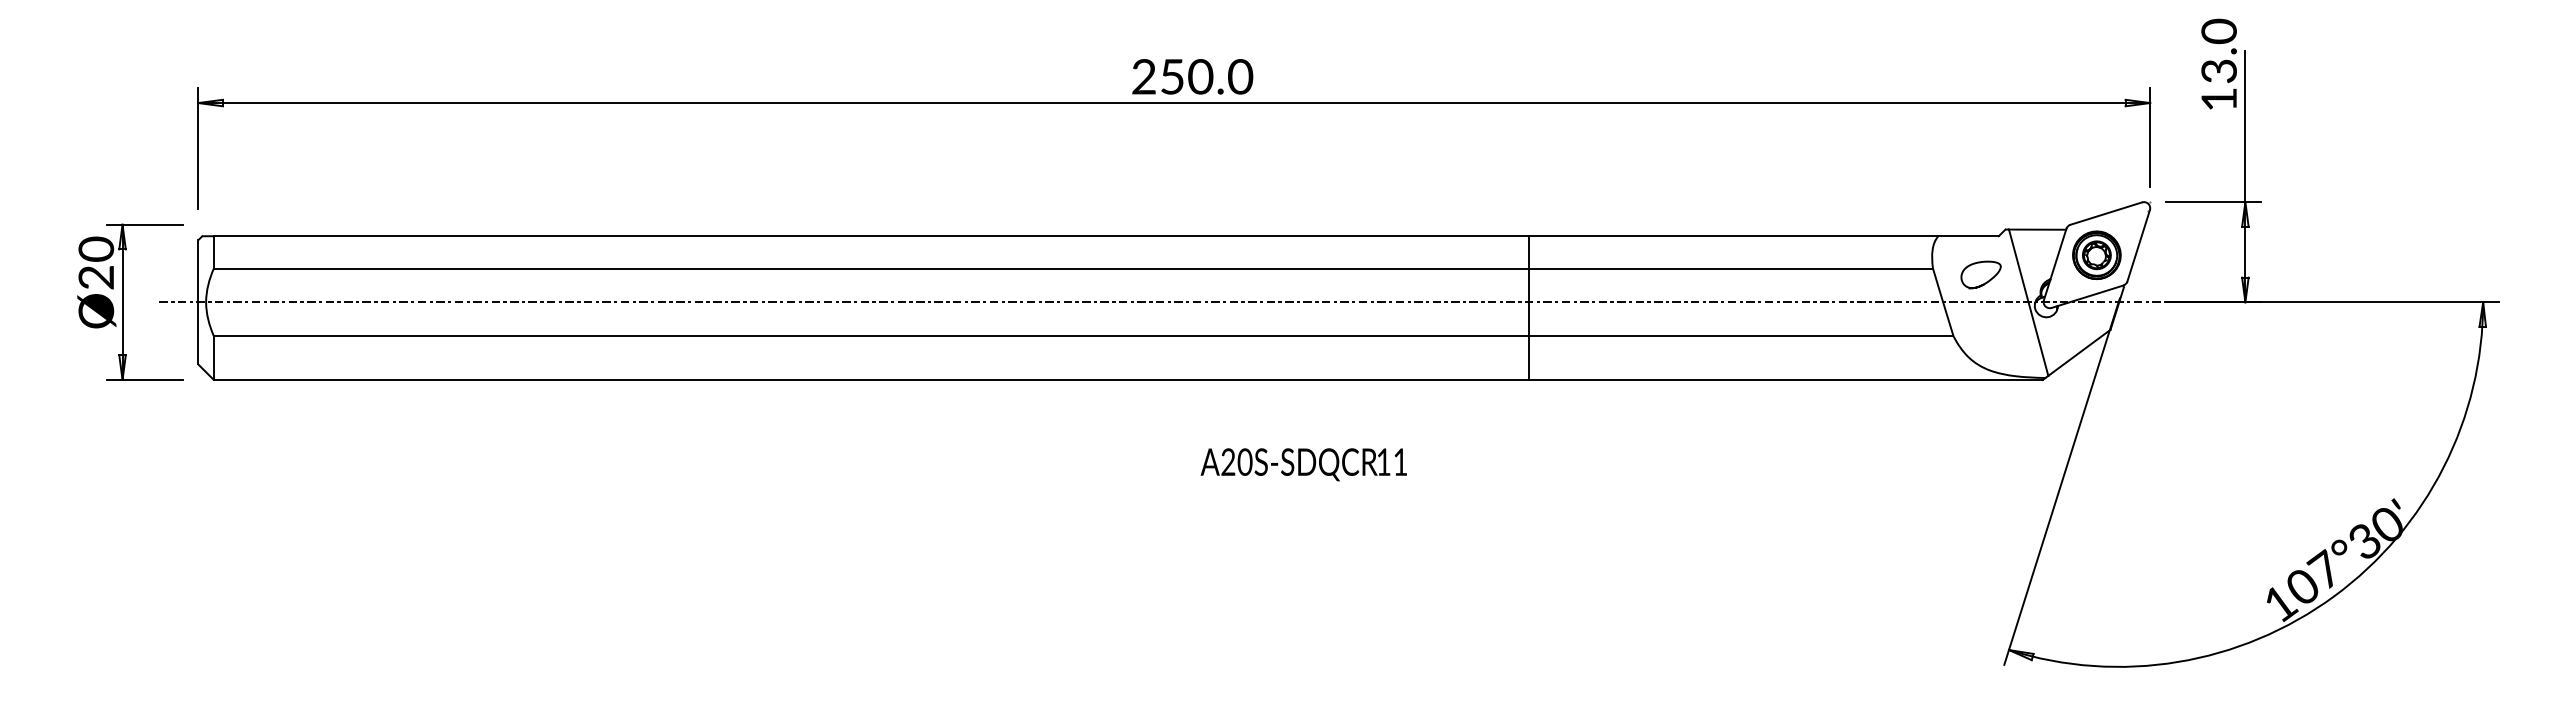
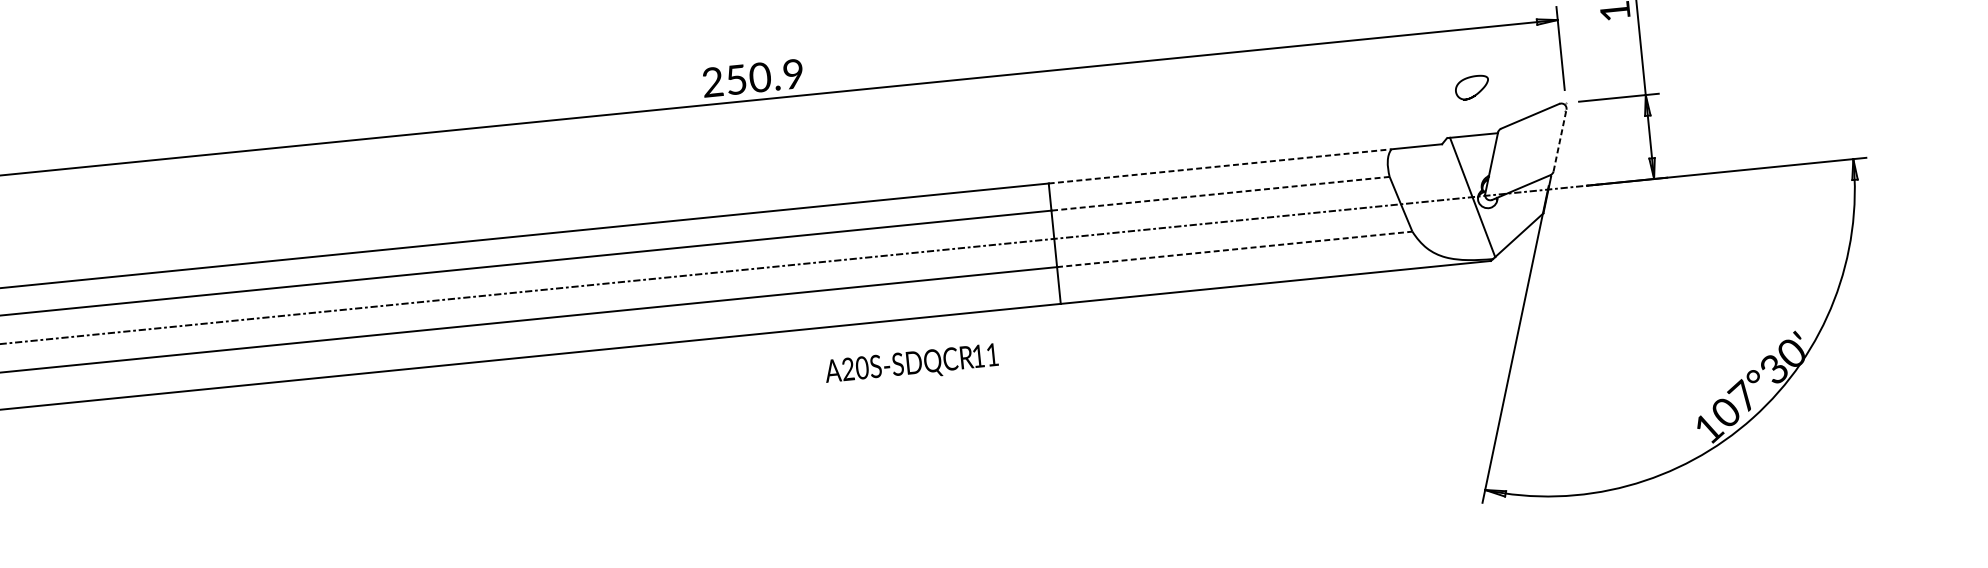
text: (1240, 77) -> (793, 74), 250.0 -> 250.9
line: (1733, 236) -> (1219, 166), solid -> dashed
line: (2138, 245) -> (1559, 140), solid -> dashed
part: (2096, 254) -> (1525, 151), removed
line: (1731, 268) -> (1220, 193), solid -> dashed
curve: (1986, 281) -> (1477, 92), moved
line: (1741, 336) -> (1234, 249), solid -> dashed
text: (1303, 464) -> (911, 364), moved

